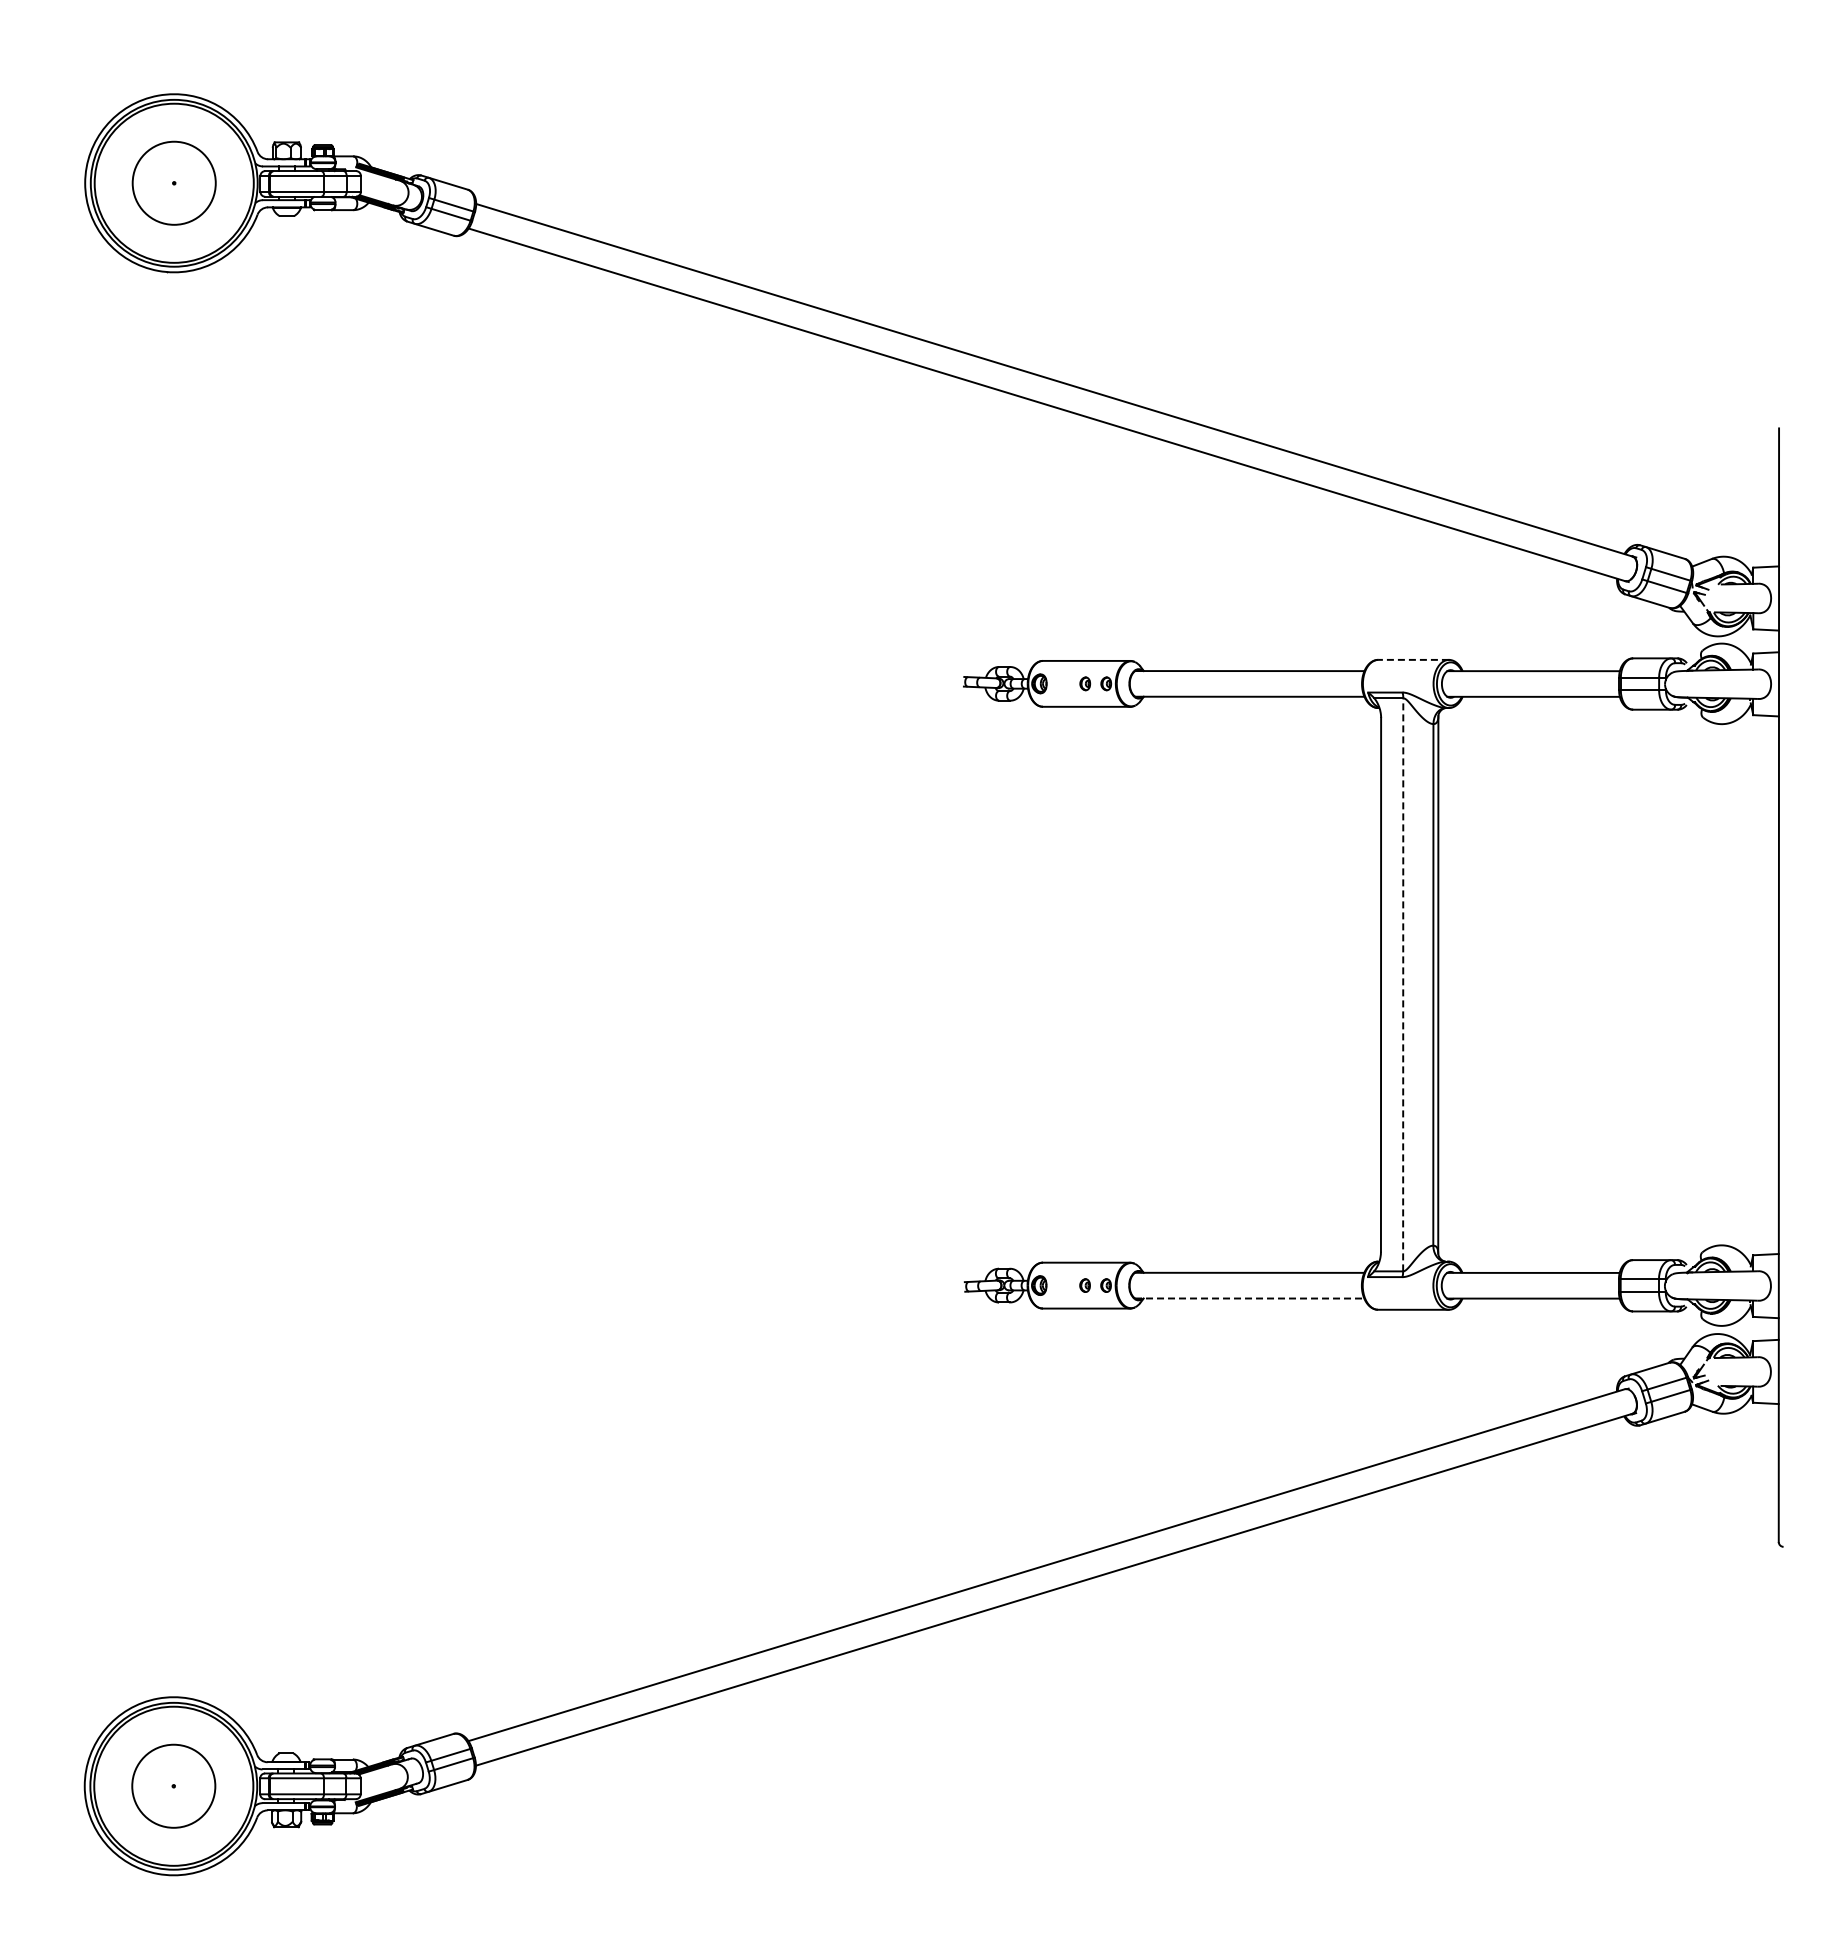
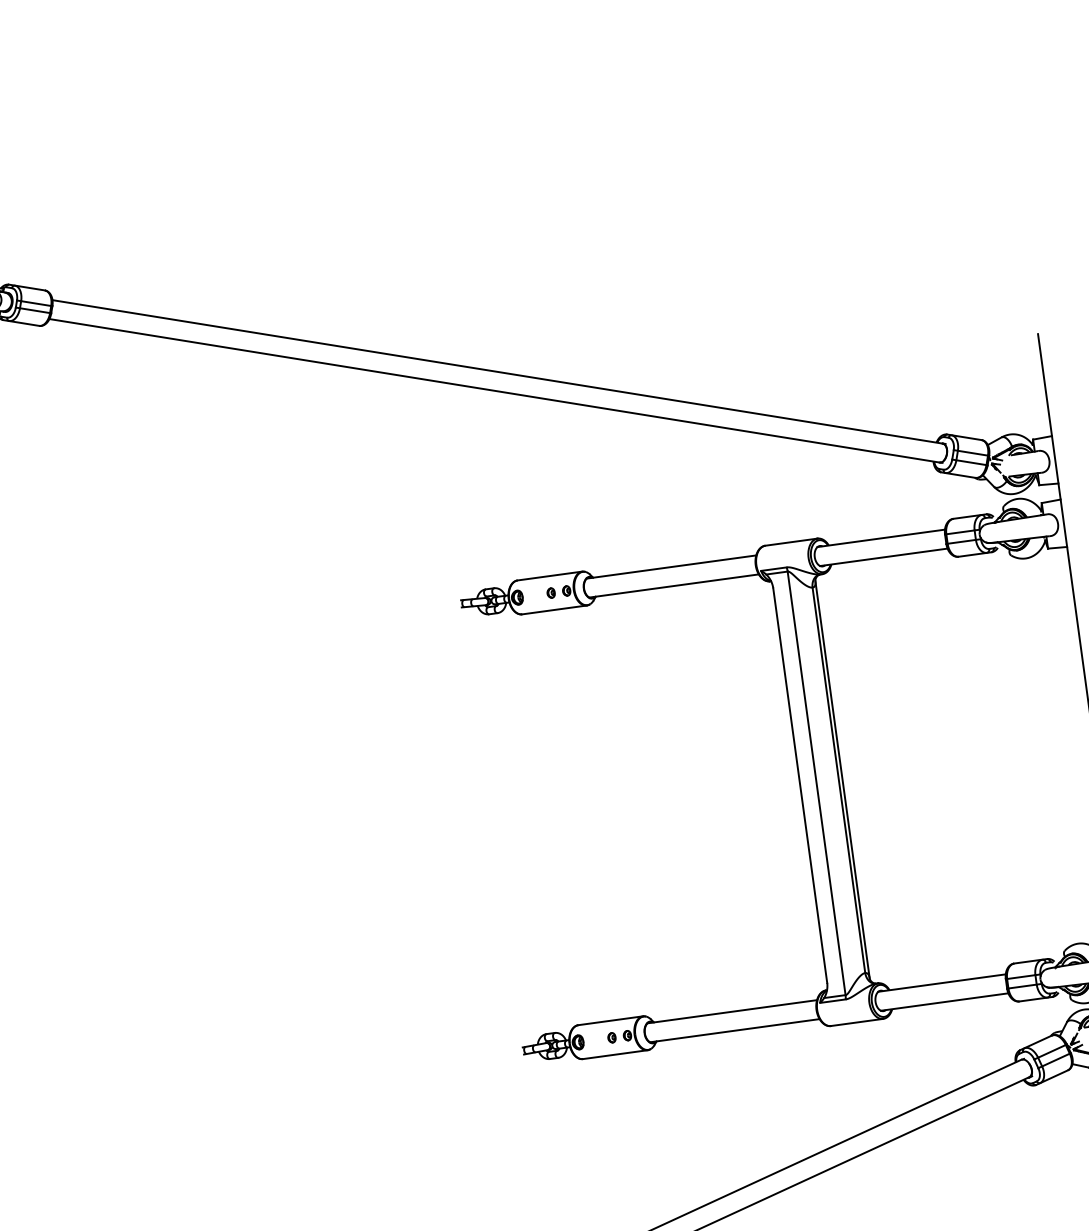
line: (1413, 659) -> (791, 541), dashed -> solid
line: (1403, 984) -> (816, 783), dashed -> solid
line: (1249, 1298) -> (734, 1030), dashed -> solid

